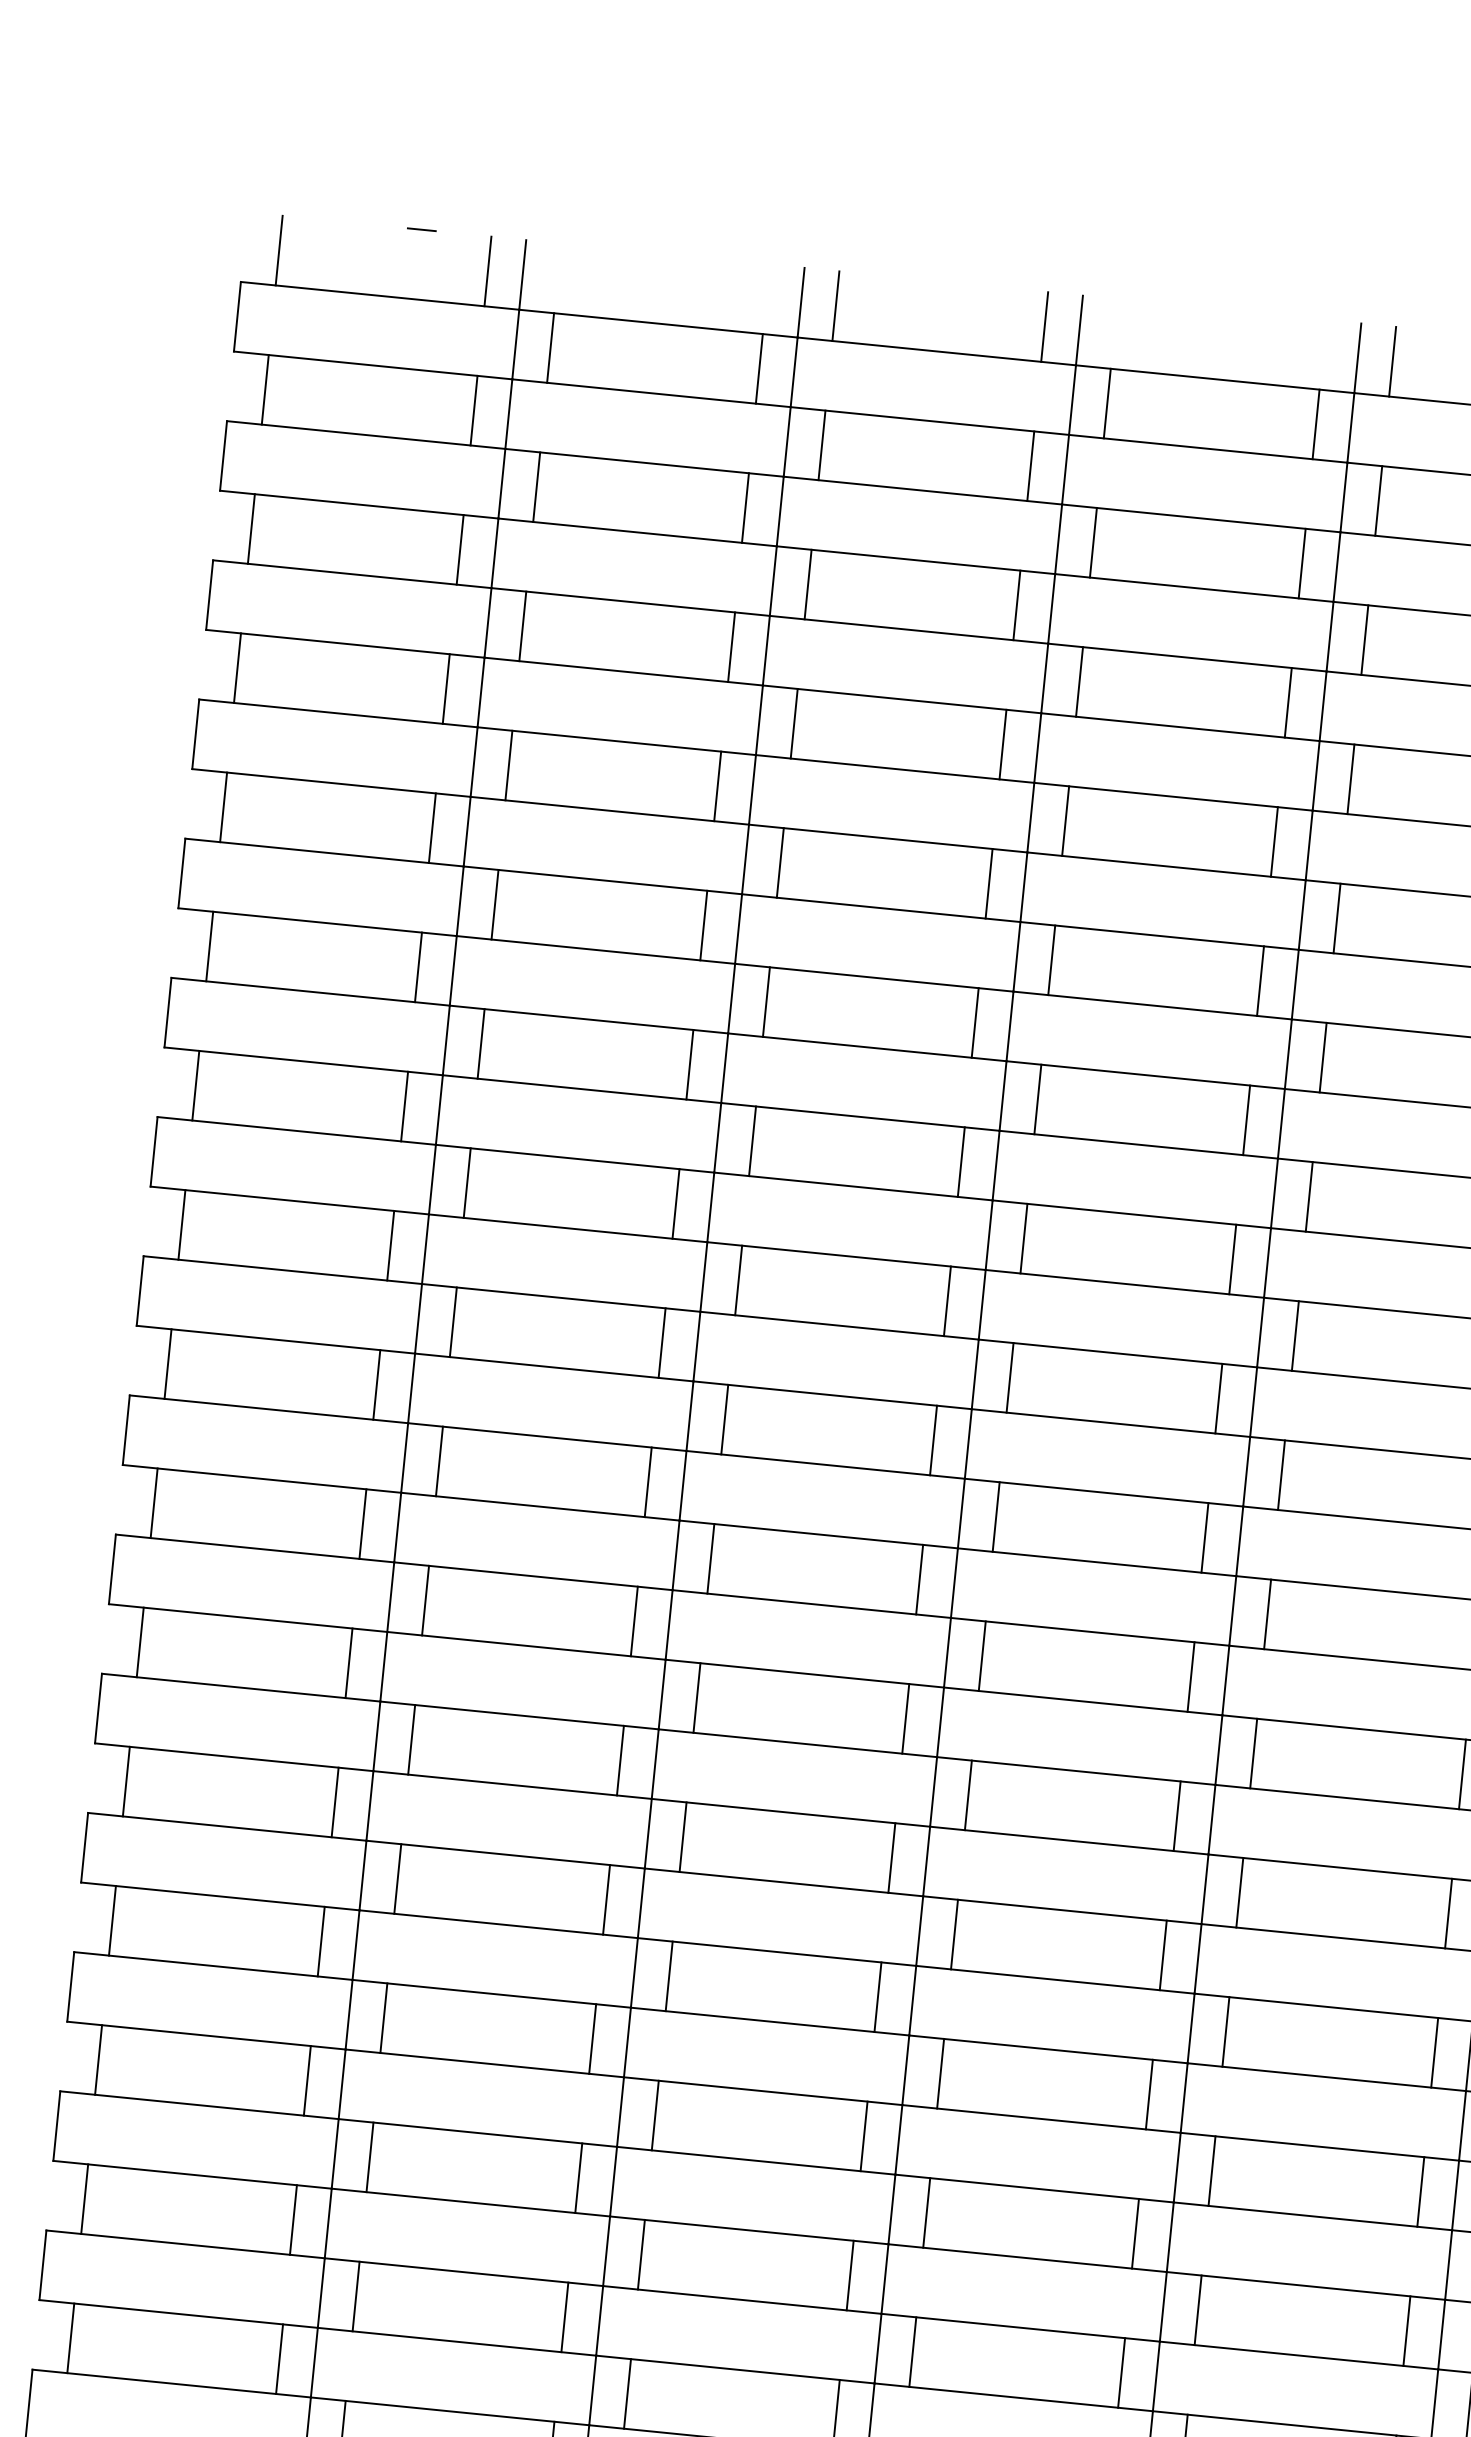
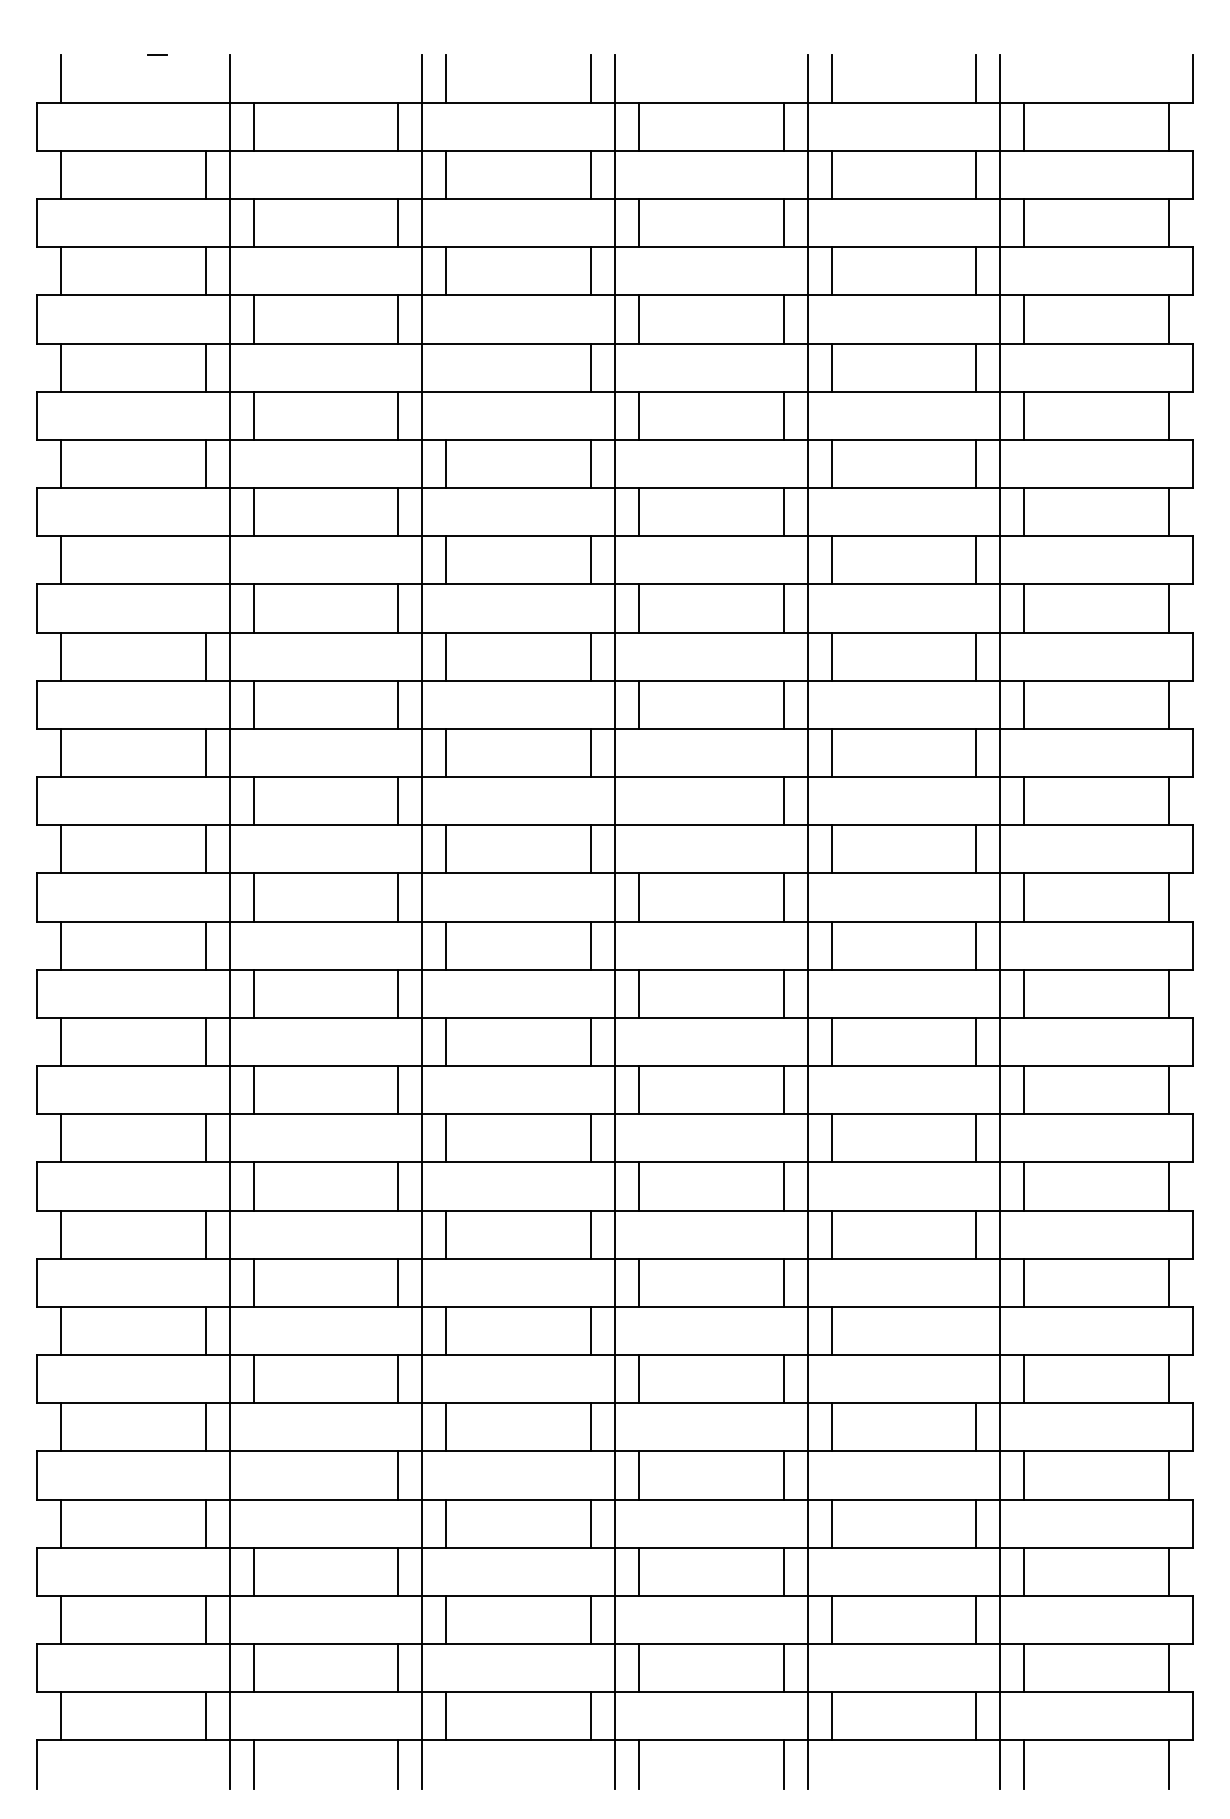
line: (487, 271) -> (205, 78), removed
line: (794, 723) -> (446, 367), removed
line: (418, 967) -> (205, 560), removed
line: (1010, 1378) -> (639, 801), removed
line: (1421, 2191) -> (976, 1330), removed
line: (355, 2296) -> (253, 1475), removed

